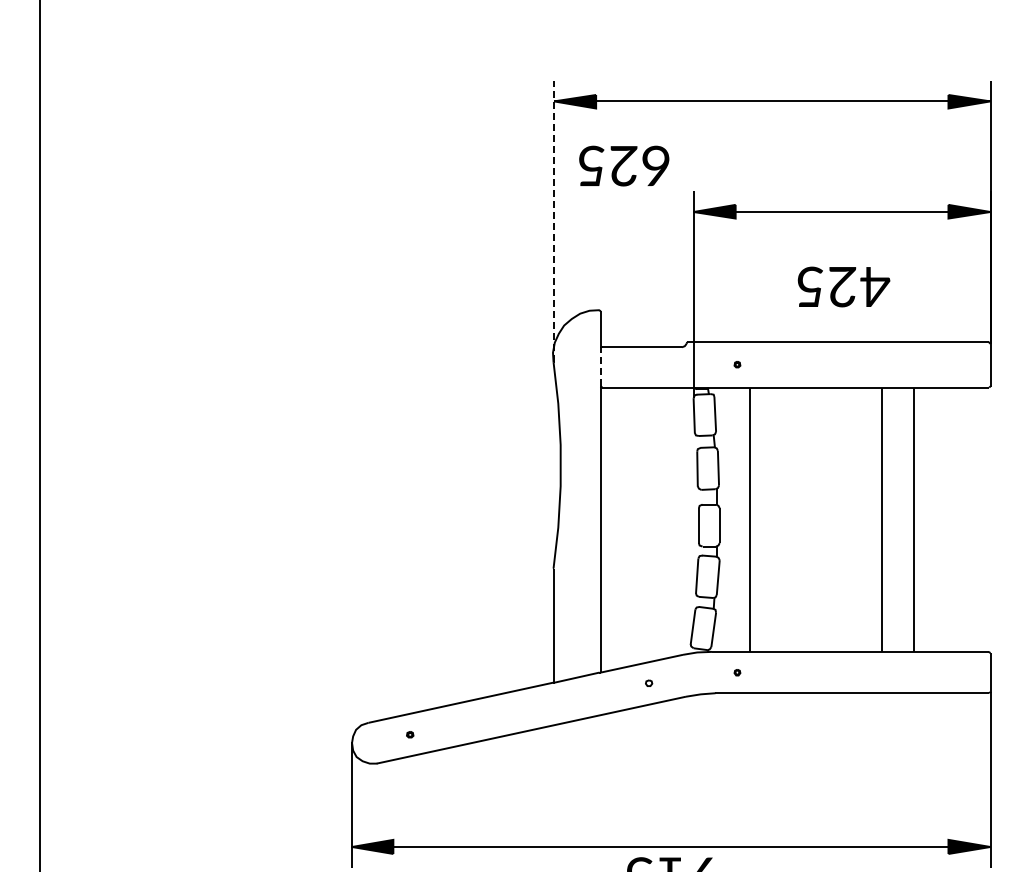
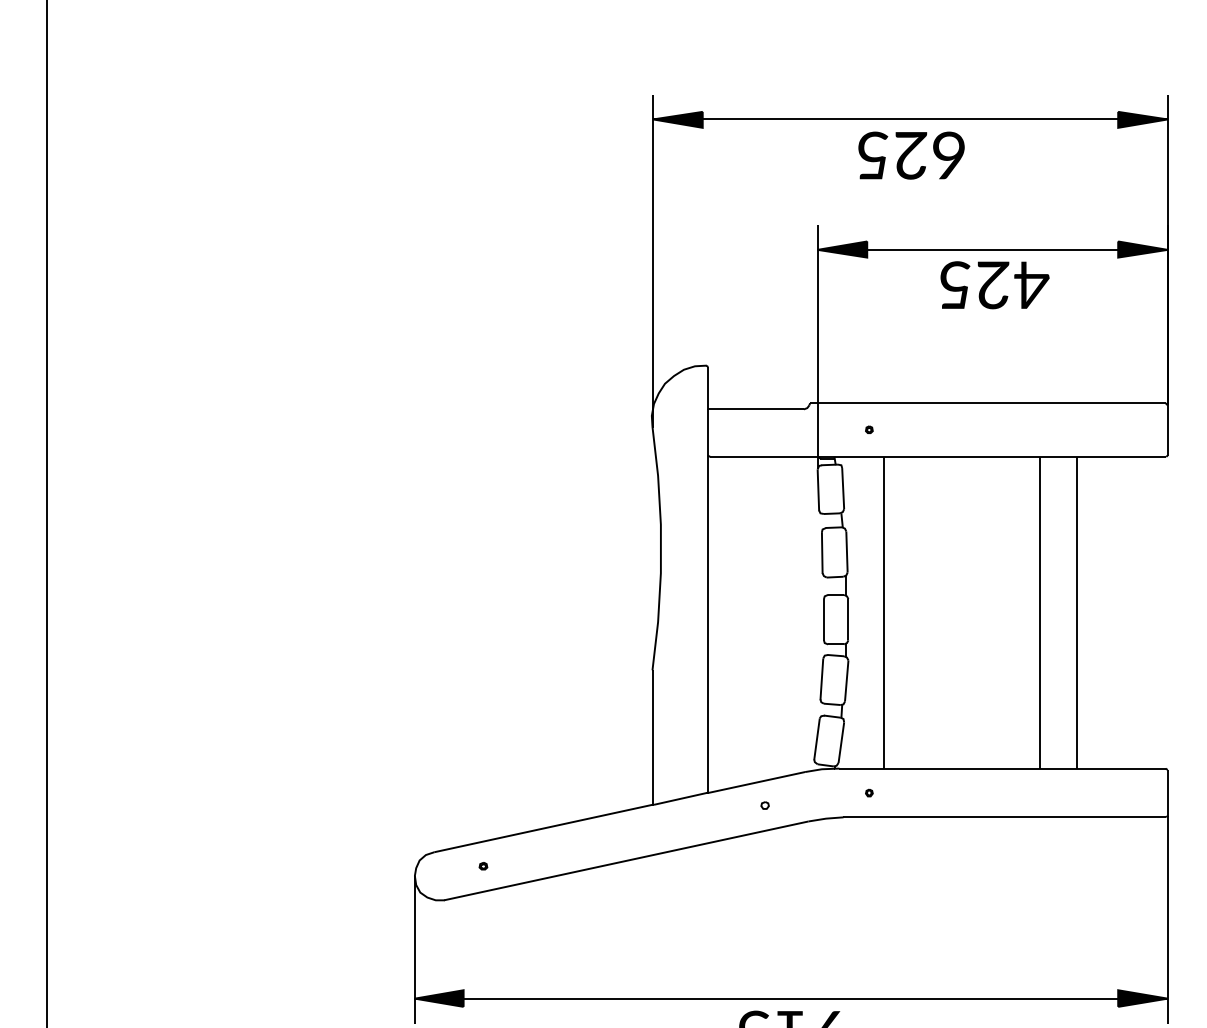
text: (624, 165) -> (911, 154), moved
line: (554, 221) -> (653, 261), dashed -> solid
text: (843, 286) -> (994, 284), moved
line: (600, 366) -> (707, 432), dashed -> solid

